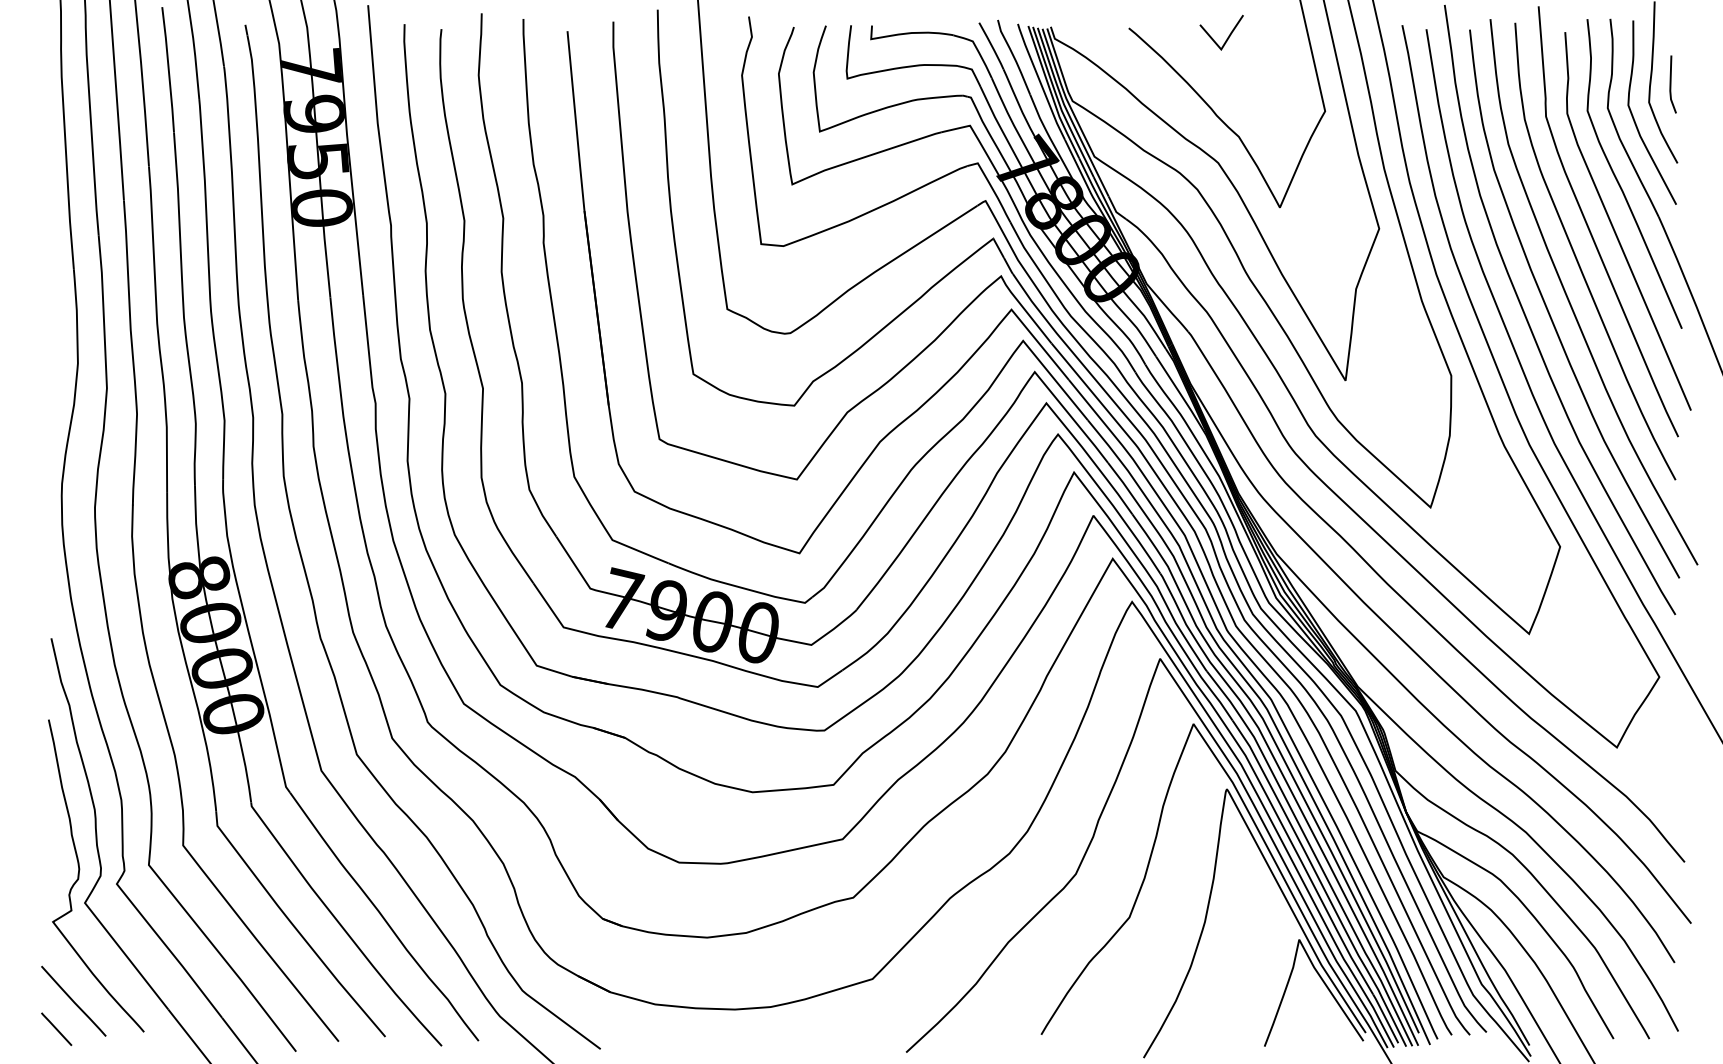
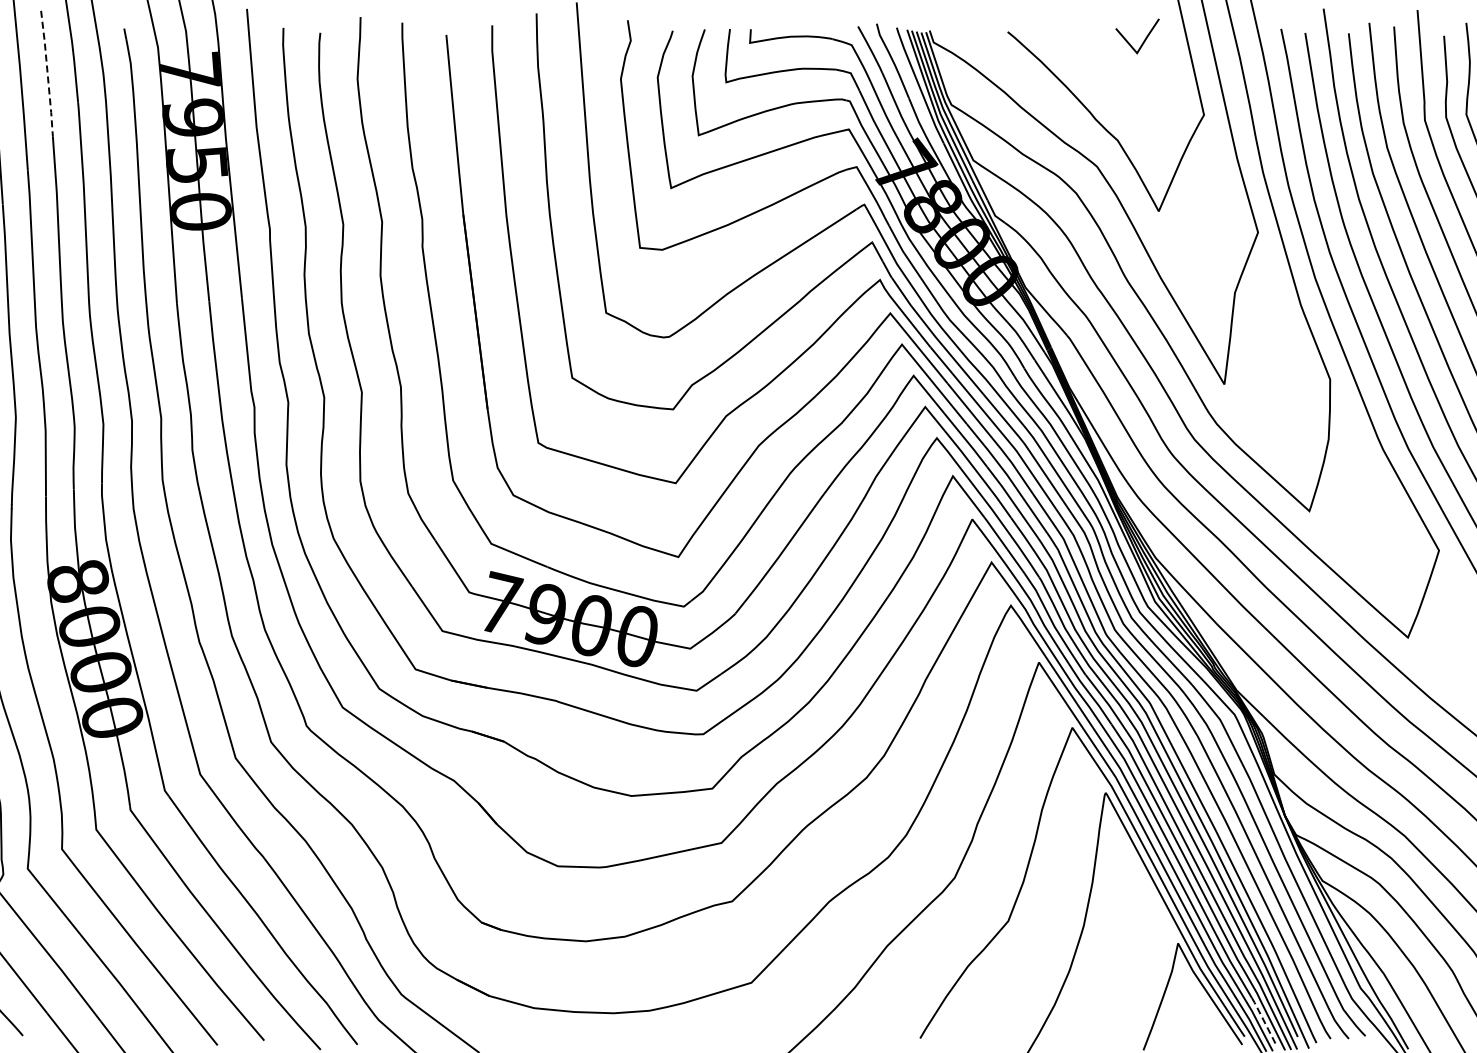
line: (1228, 35) -> (1144, 39), moved
line: (168, 69) -> (47, 73), solid -> dashed
line: (1385, 1017) -> (1264, 1021), solid -> dashed

